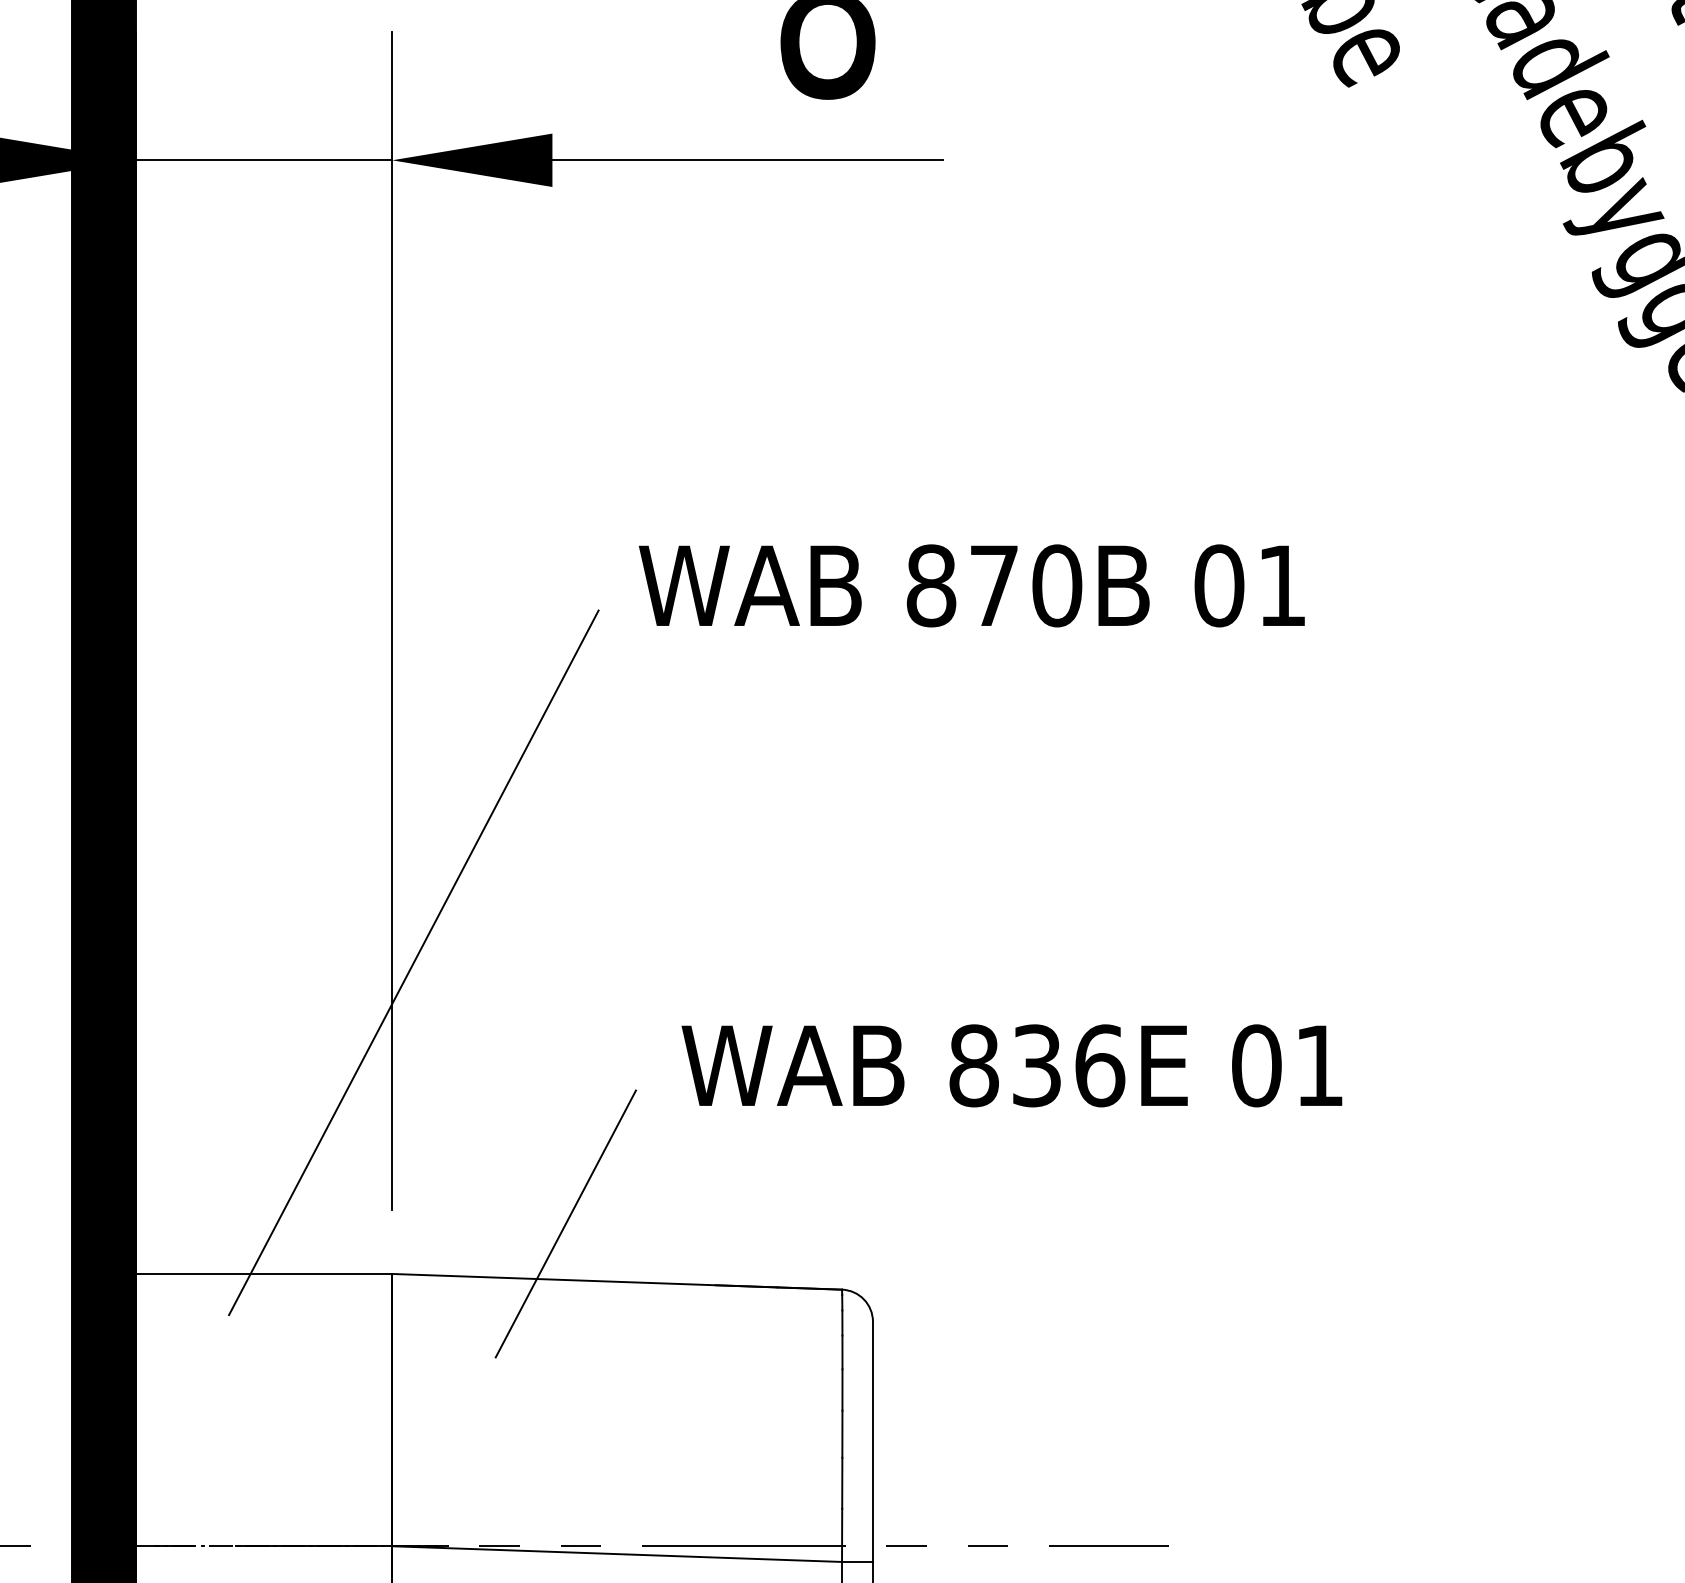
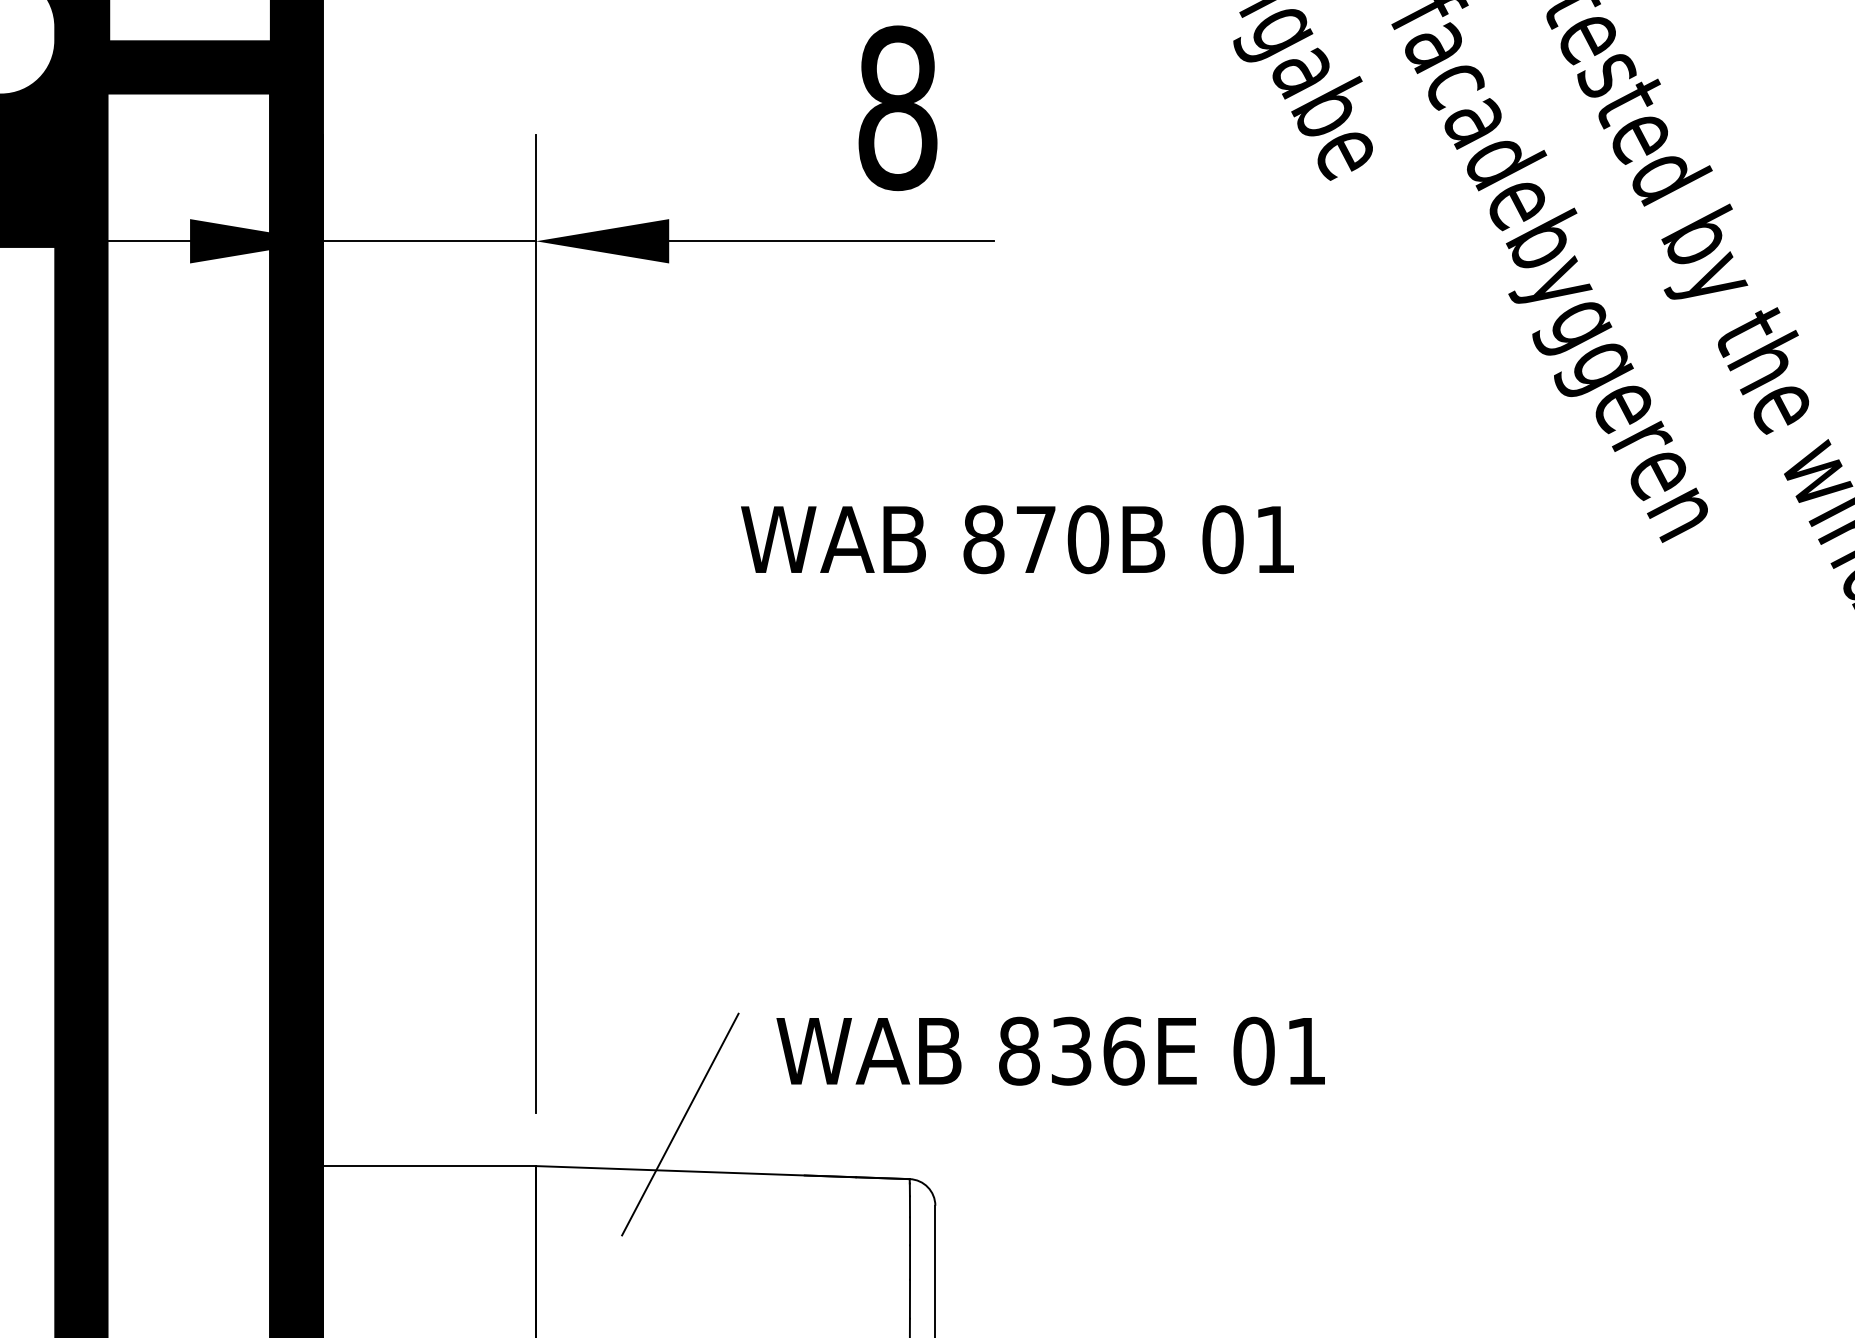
text: (971, 585) -> (1017, 539), moved
line: (413, 962) -> (553, 907), removed
text: (1011, 1064) -> (1050, 1050), moved

